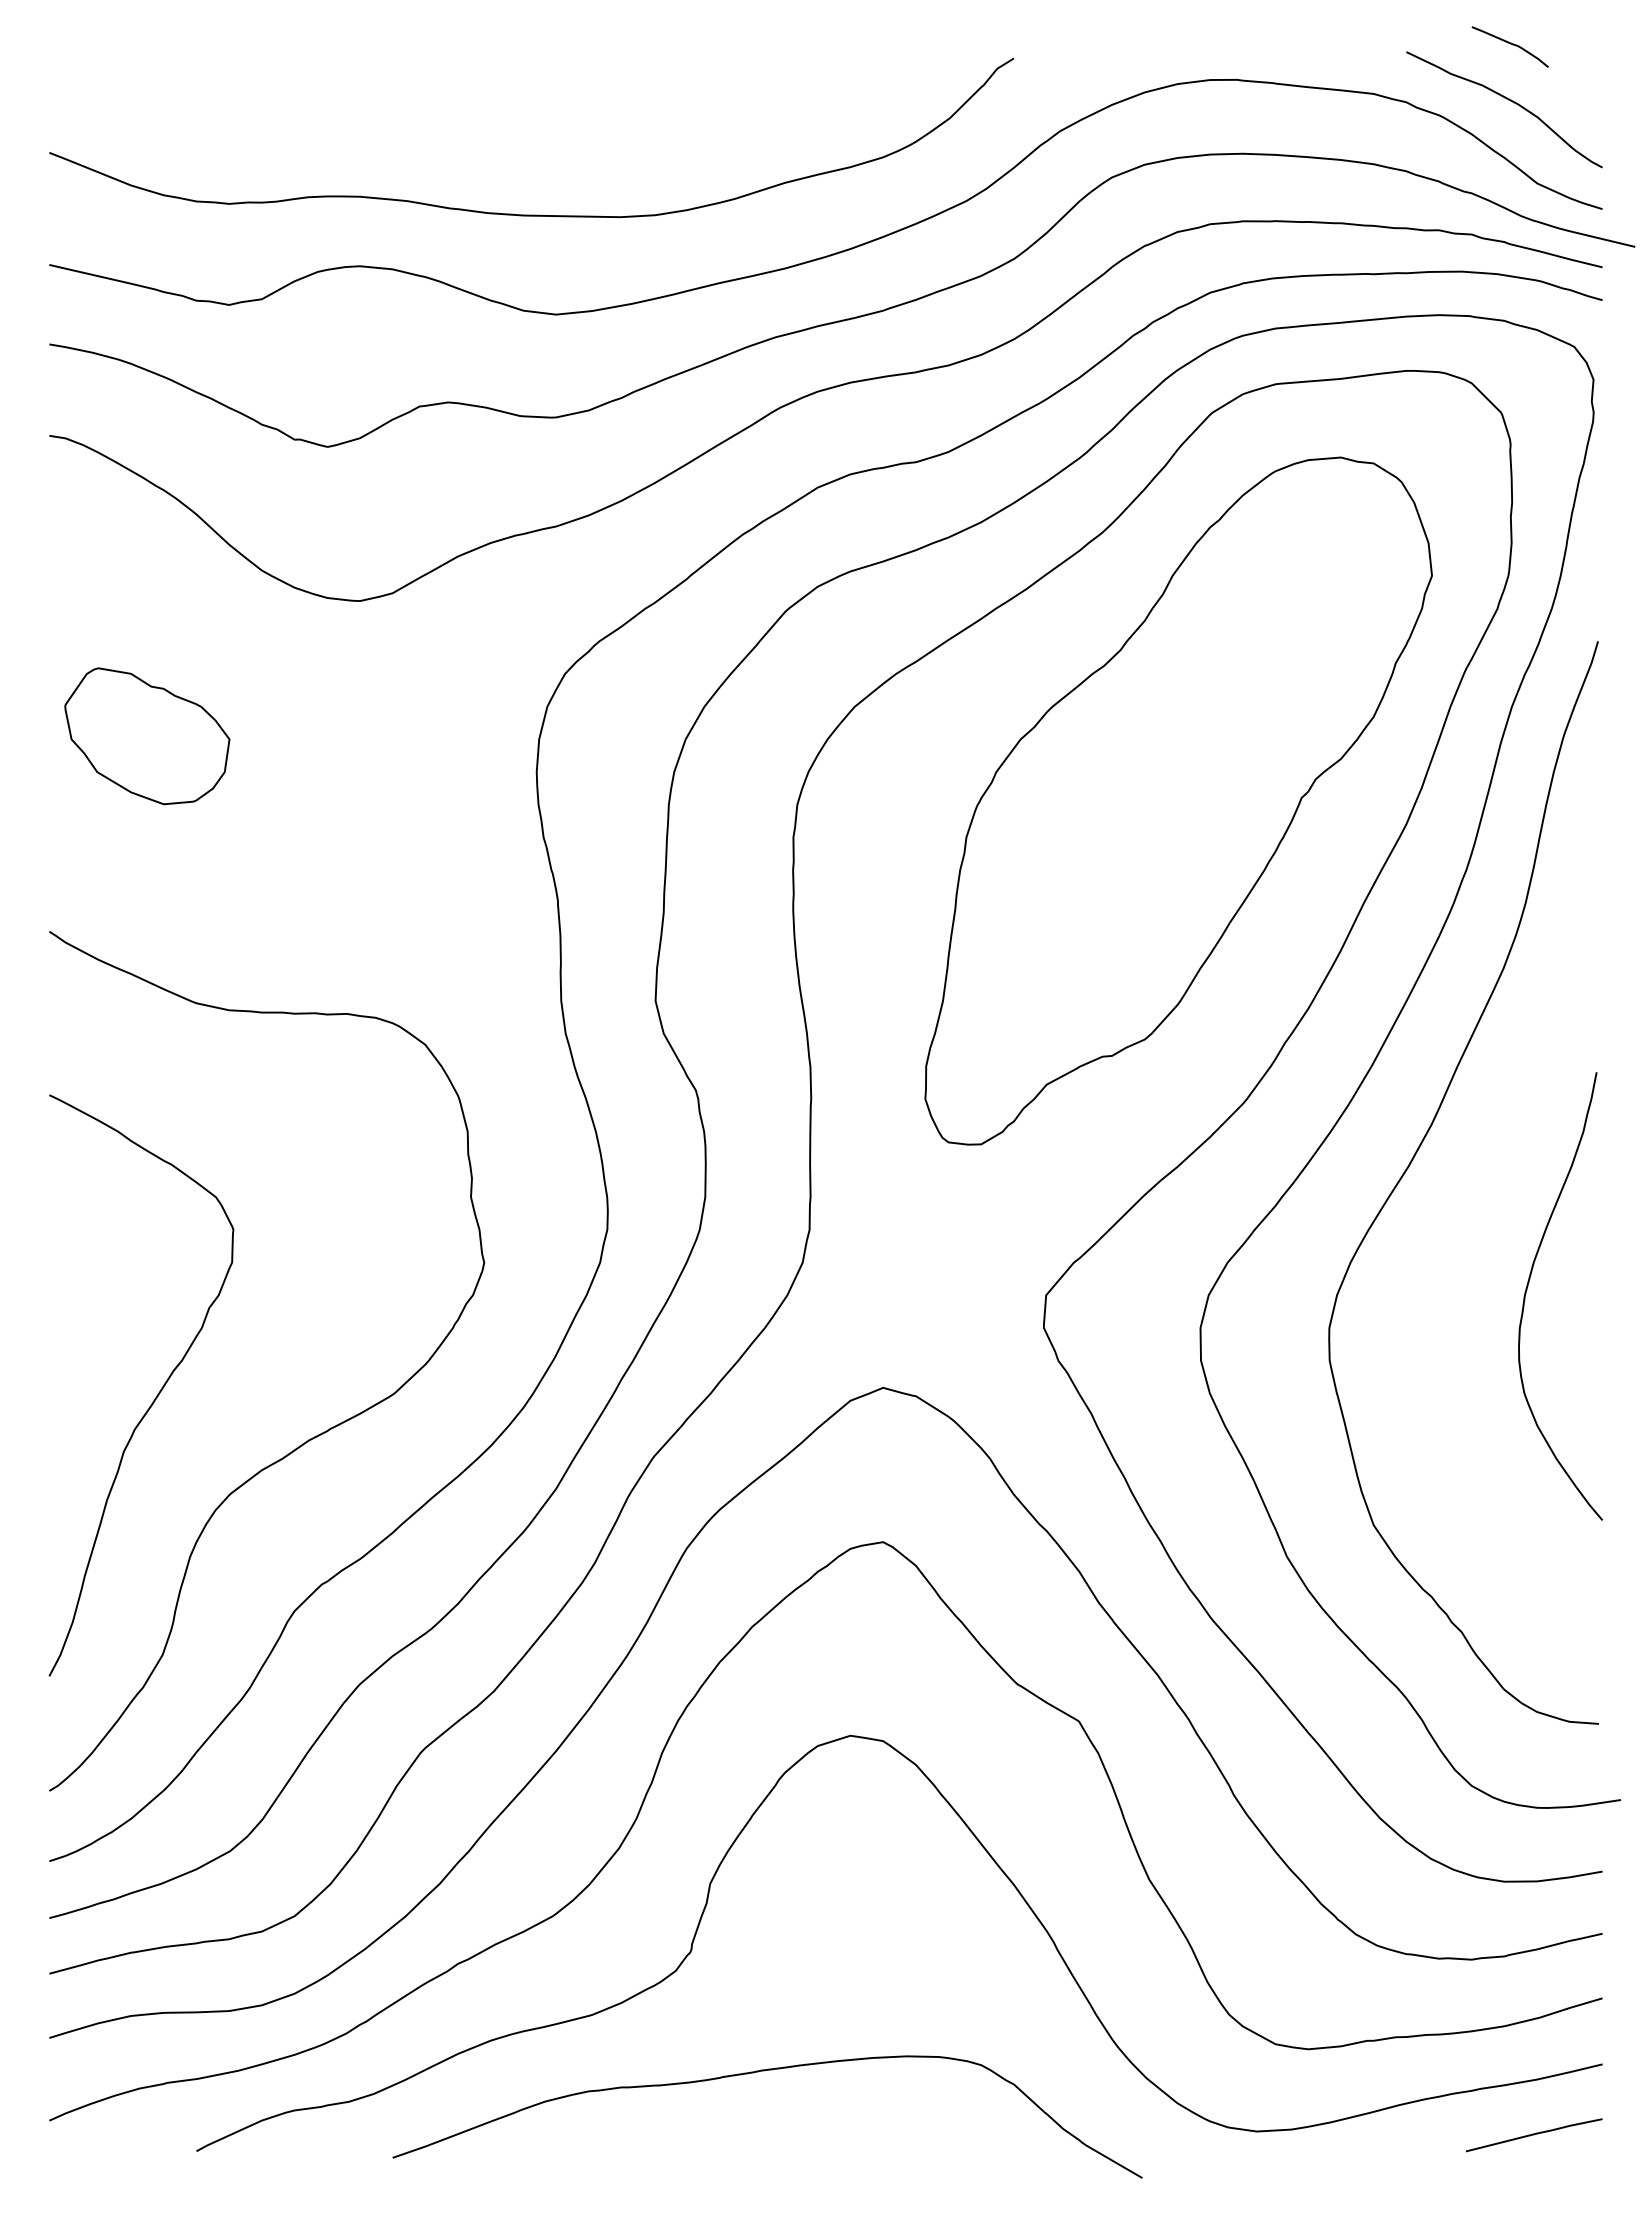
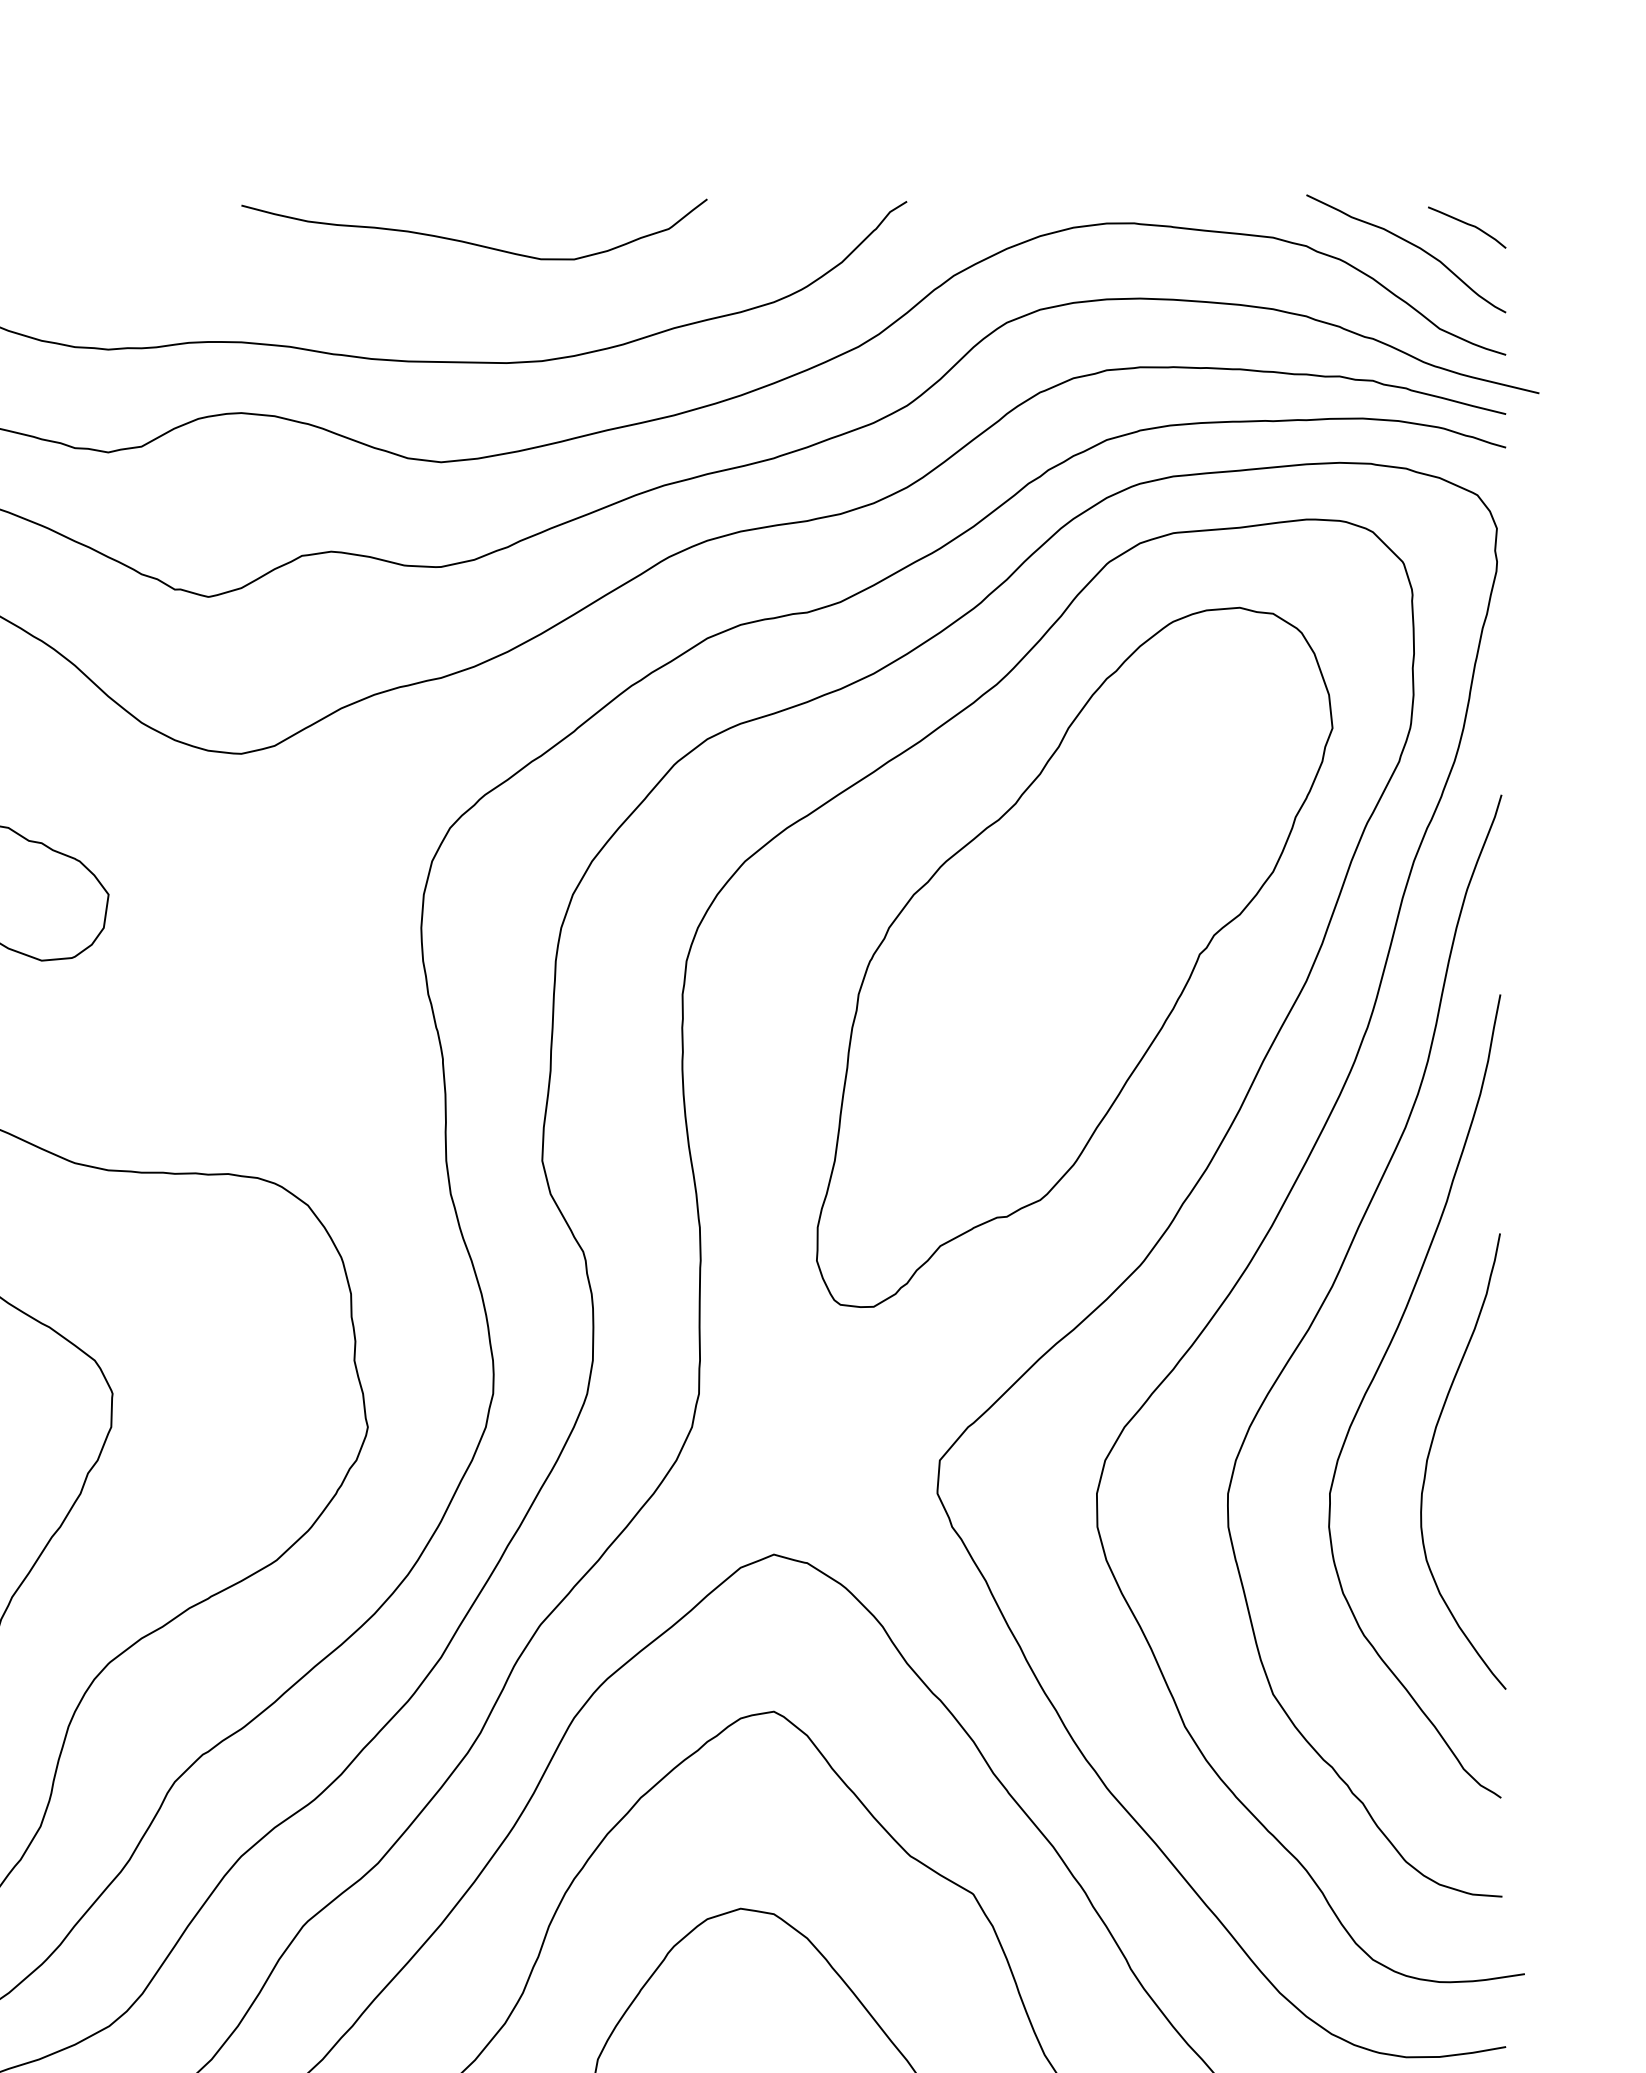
curve: (1510, 44) -> (1467, 225), moved
curve: (585, 98) -> (470, 242), added
curve: (1474, 1212) -> (1375, 1376), added

